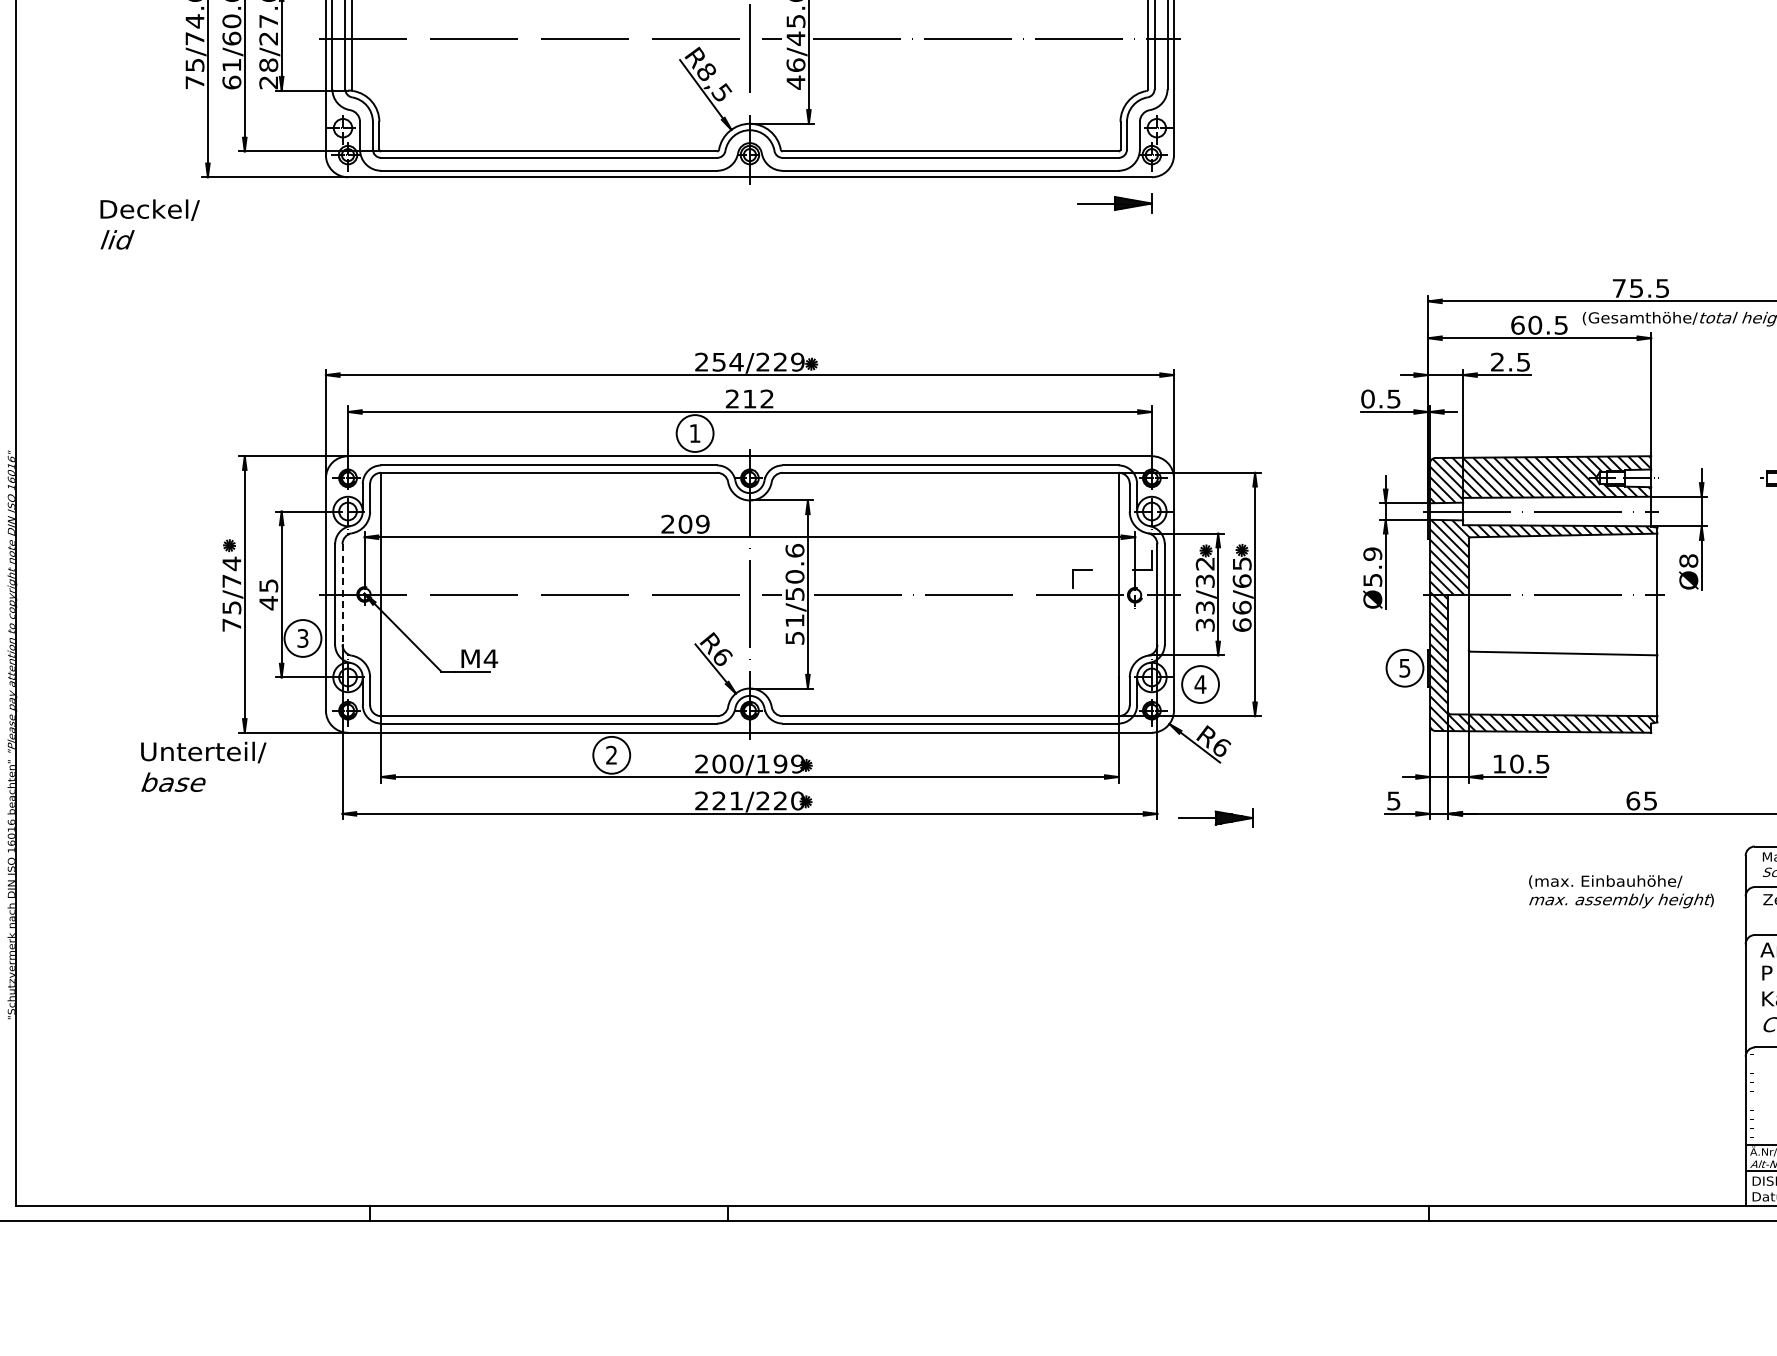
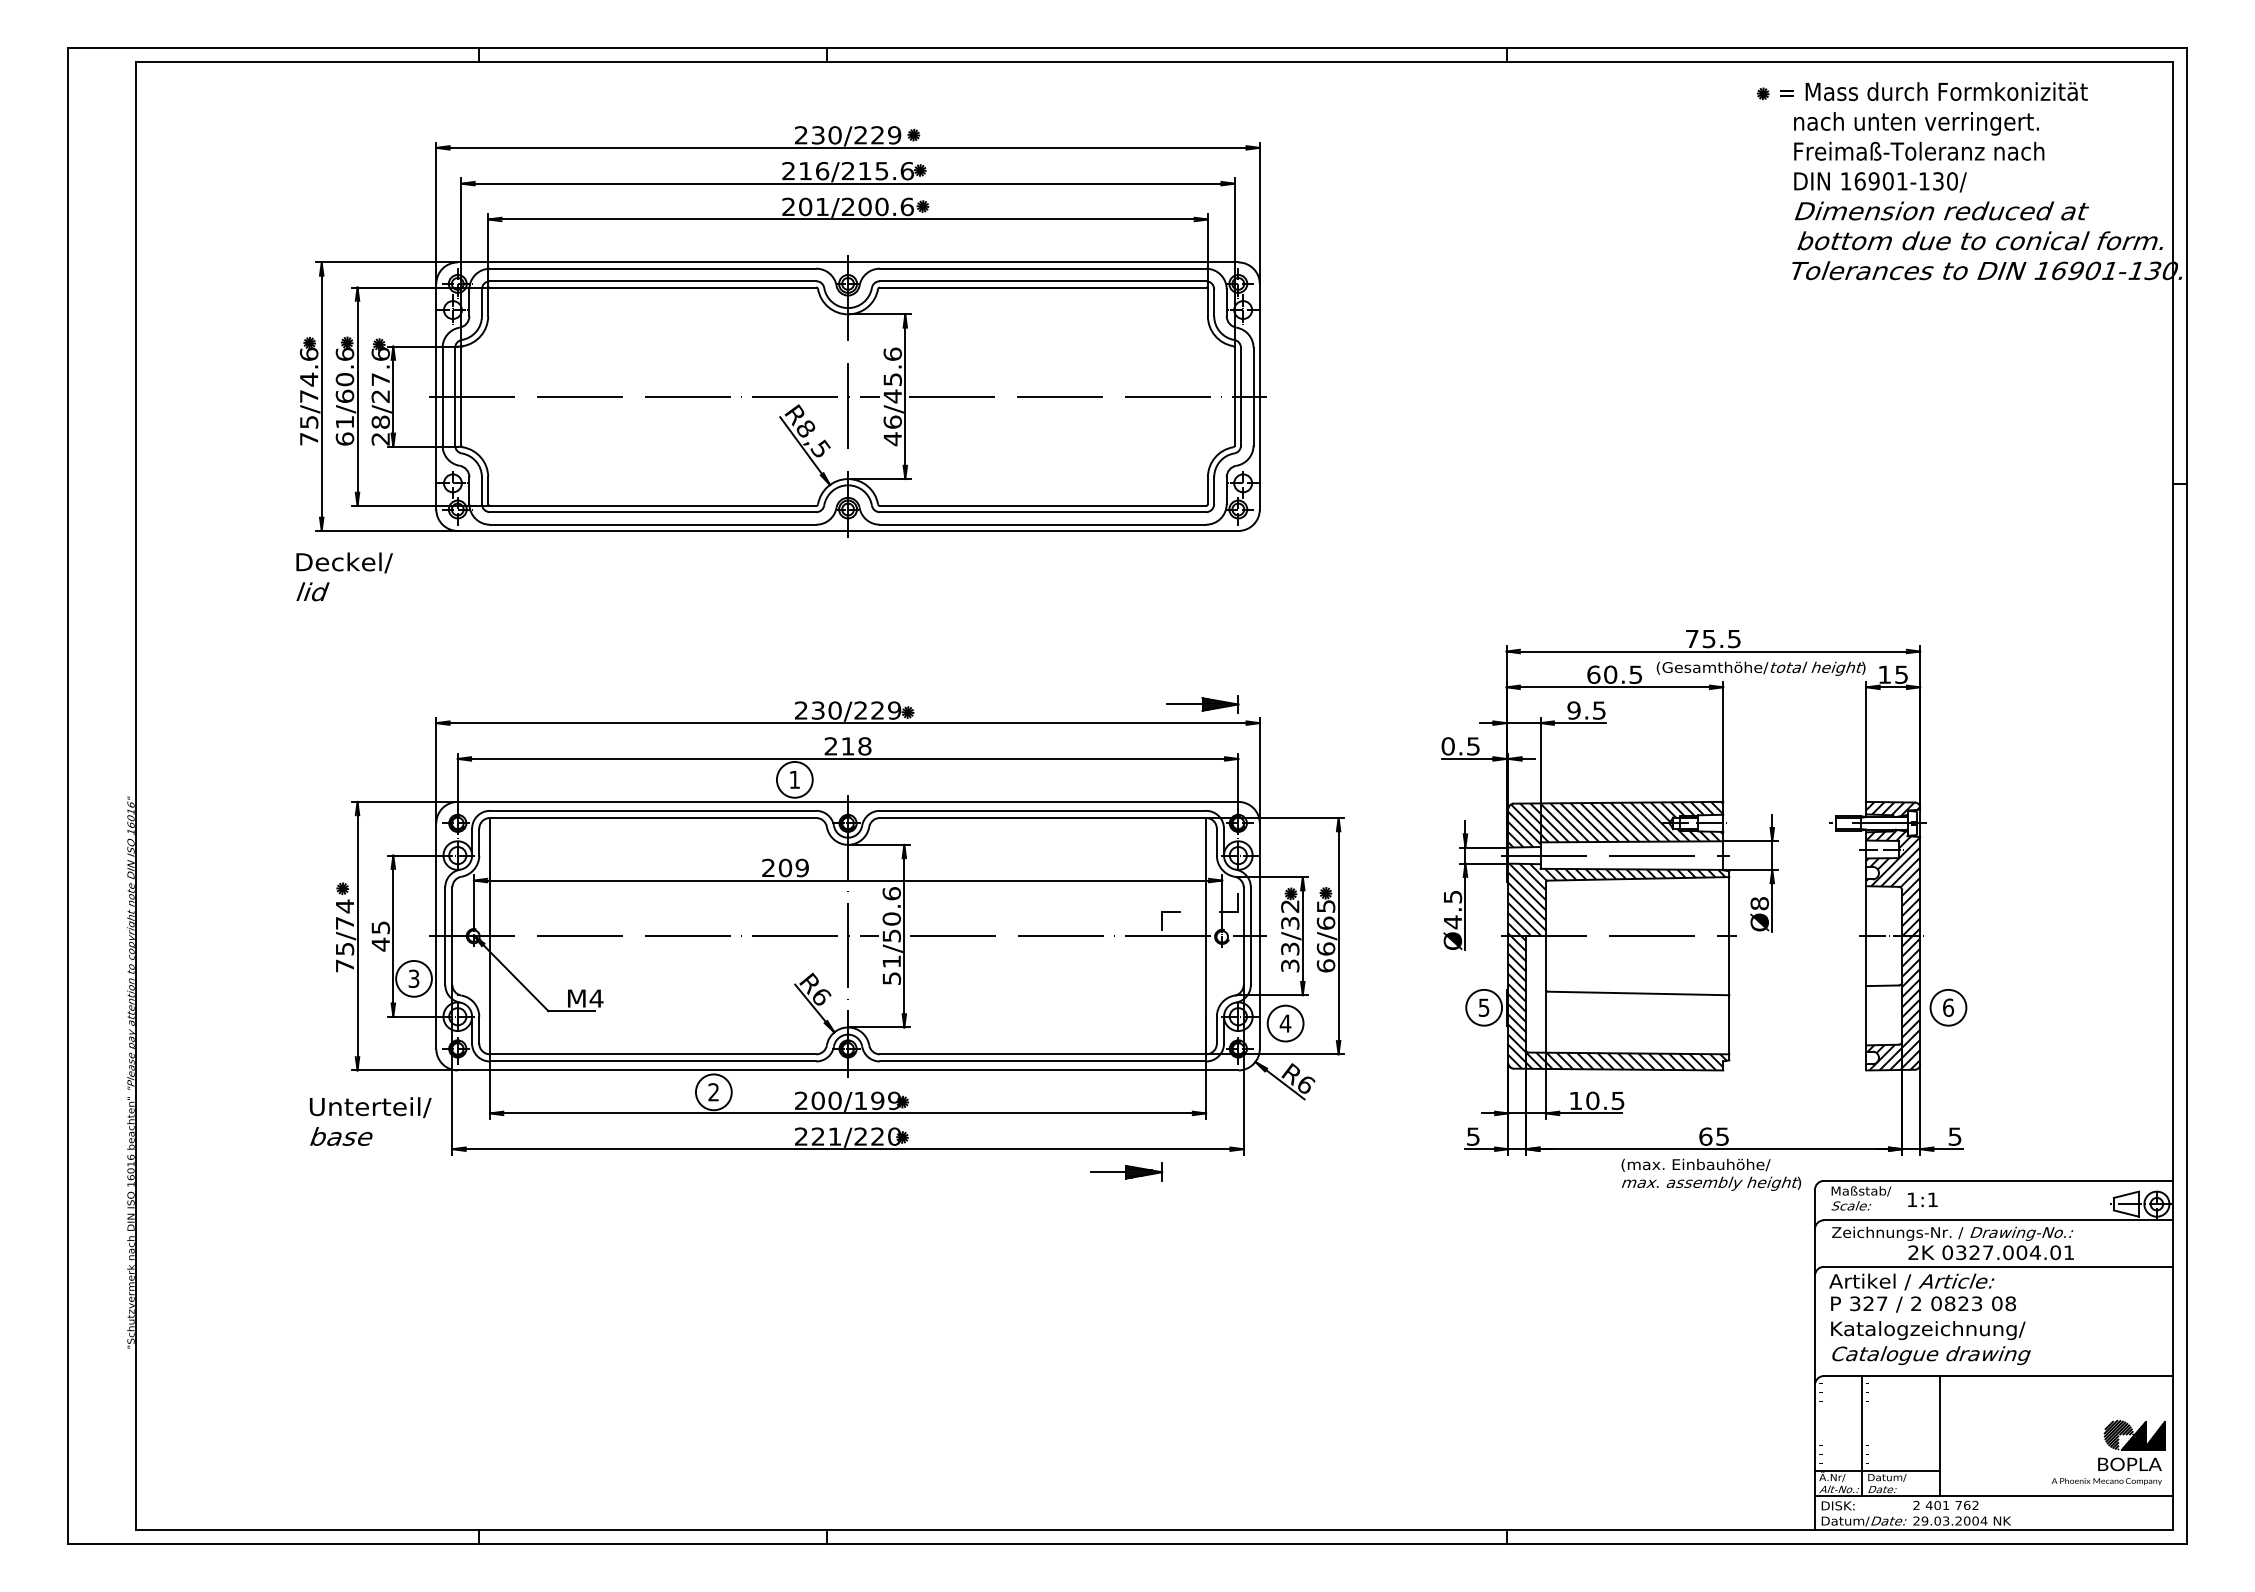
part: (1114, 203) -> (1202, 704), moved
text: (150, 224) -> (344, 576), moved
text: (728, 362) -> (827, 710), 254/229 -> 230/229
text: (1496, 362) -> (1573, 710), 2.5 -> 9.5
text: (766, 399) -> (864, 746), 212 -> 218
text: (1372, 567) -> (1452, 909), Ø5.9 -> Ø4.5
line: (342, 594) -> (452, 936), dashed -> solid
text: (203, 766) -> (370, 1121), moved
part: (1215, 817) -> (1126, 1171), moved
text: (1621, 891) -> (1711, 1174), moved

